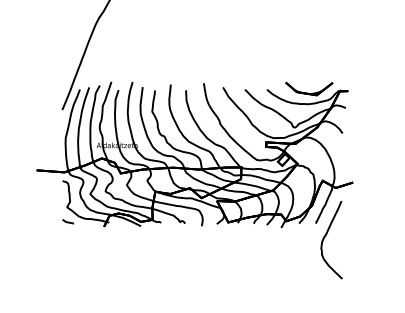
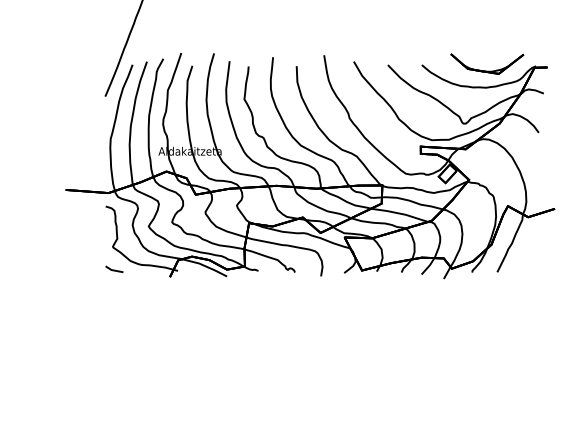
curve: (325, 237) -> (512, 293), removed

